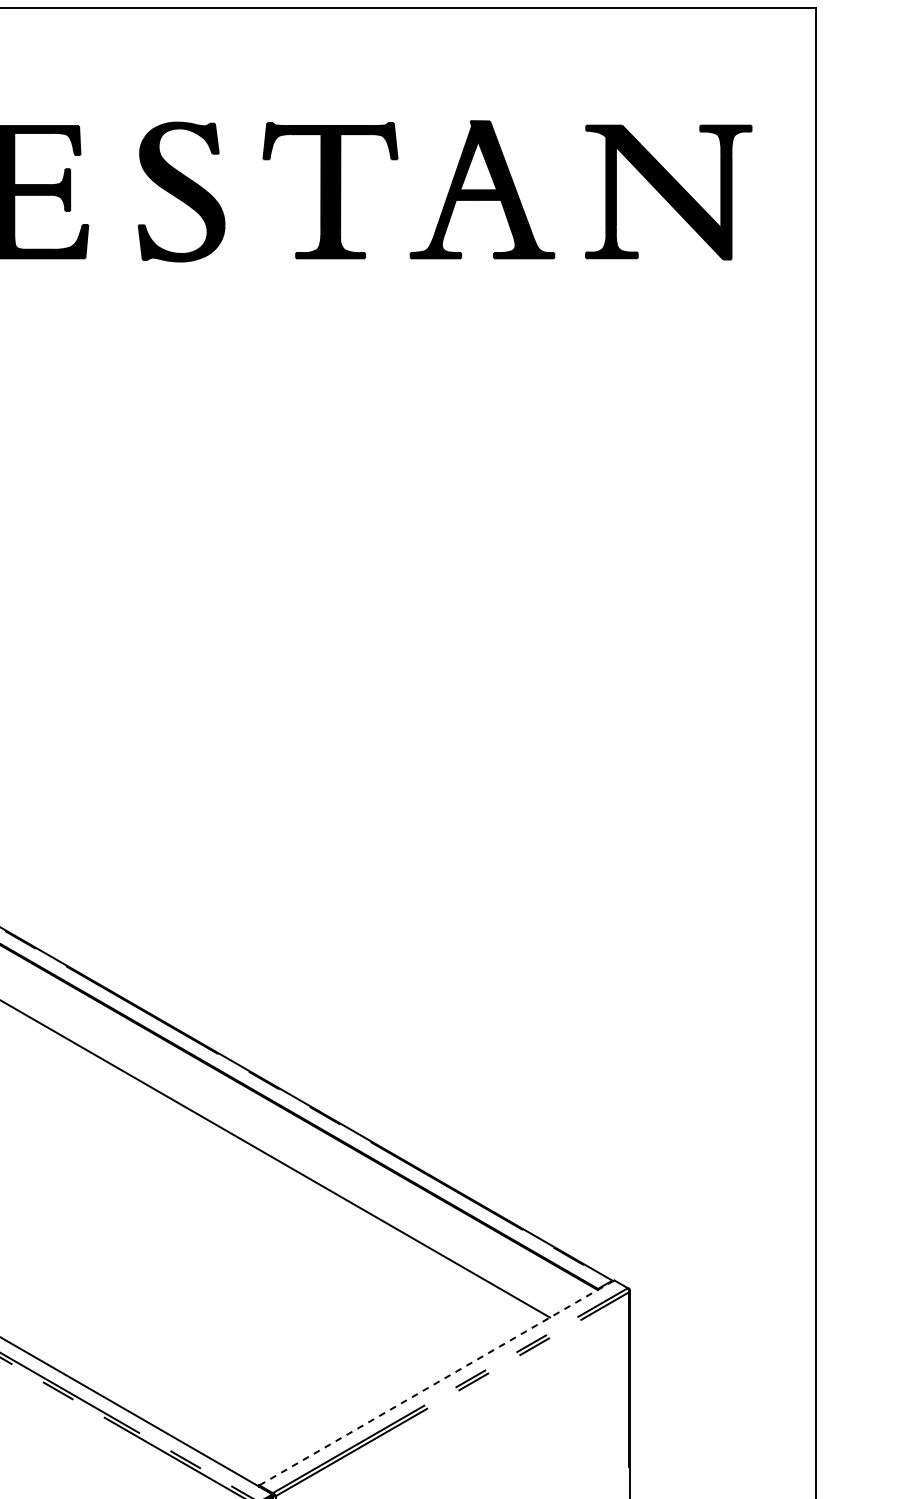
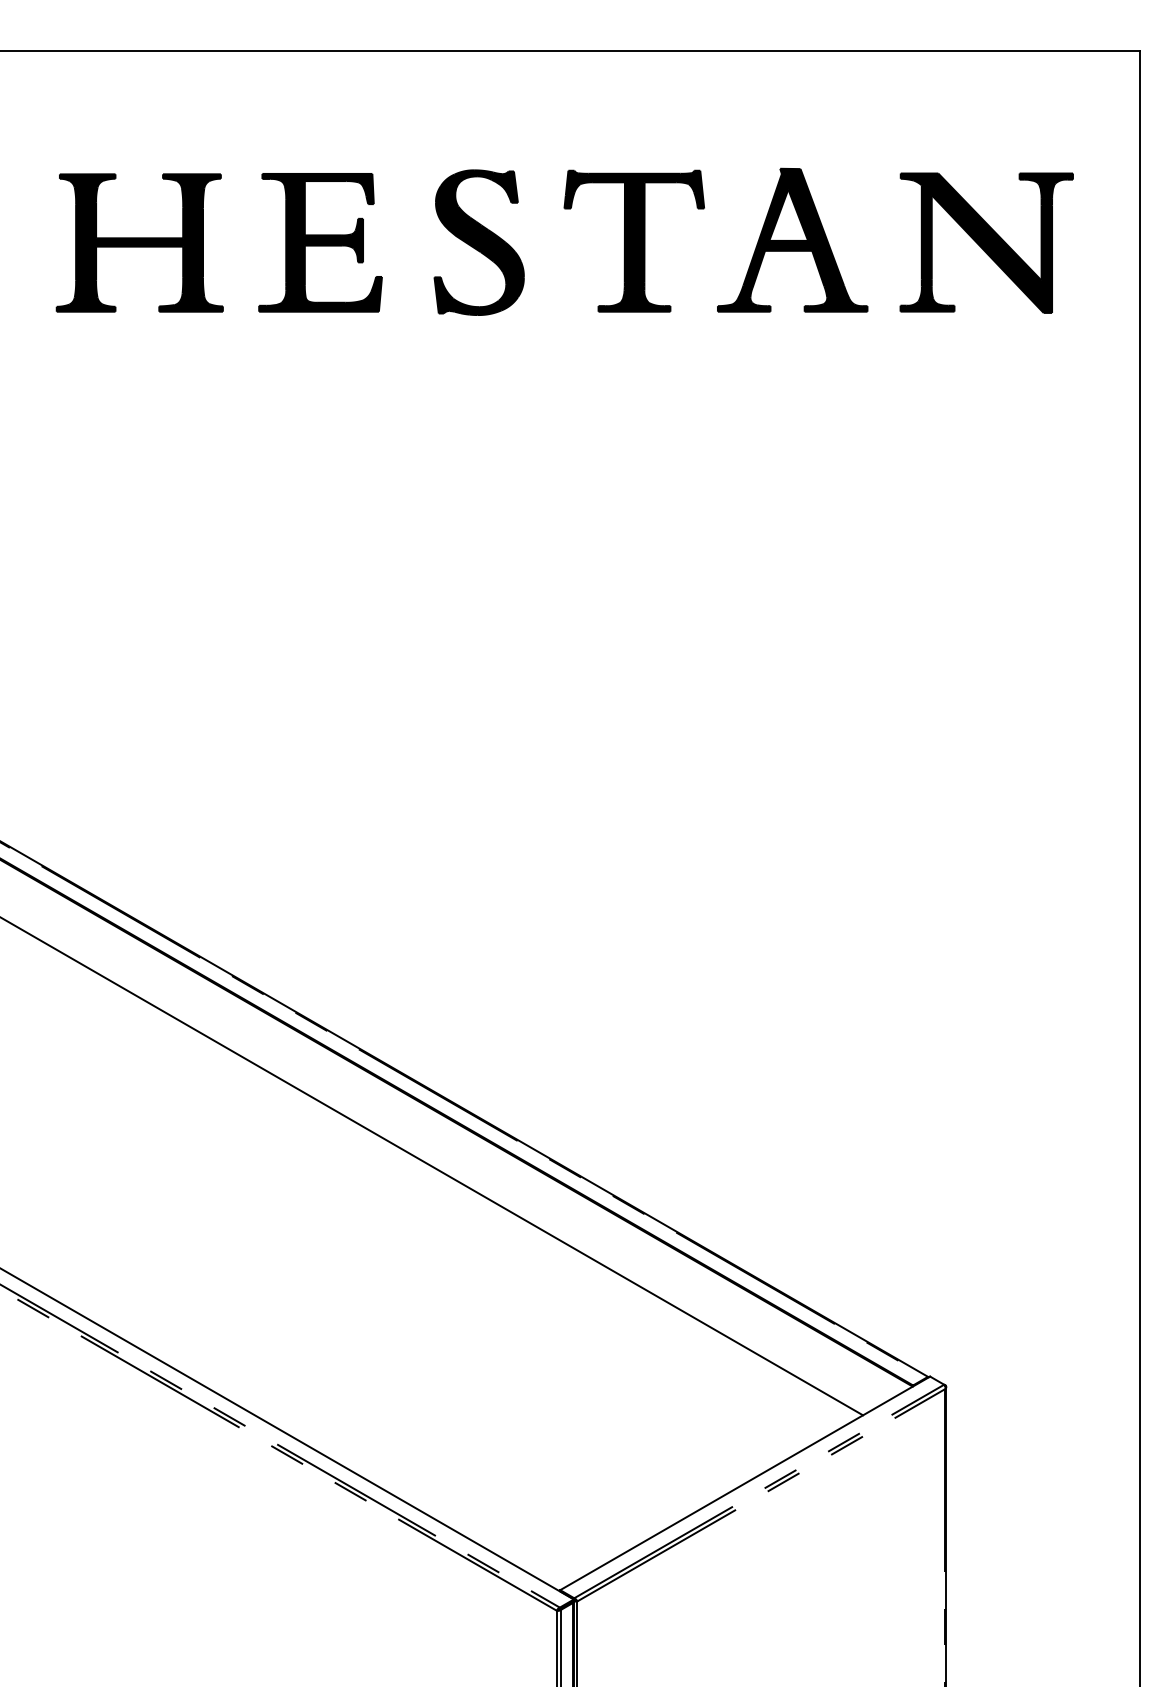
line: (437, 1383) -> (745, 1483), dashed -> solid

